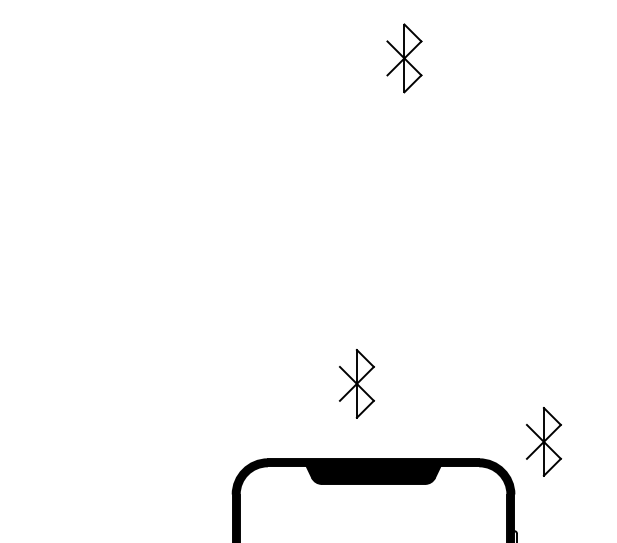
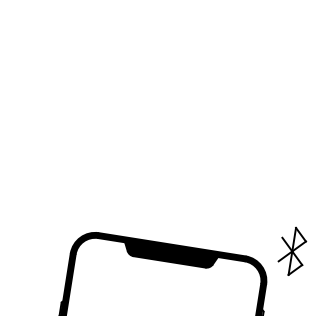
part: (356, 383) -> (168, 190), removed

